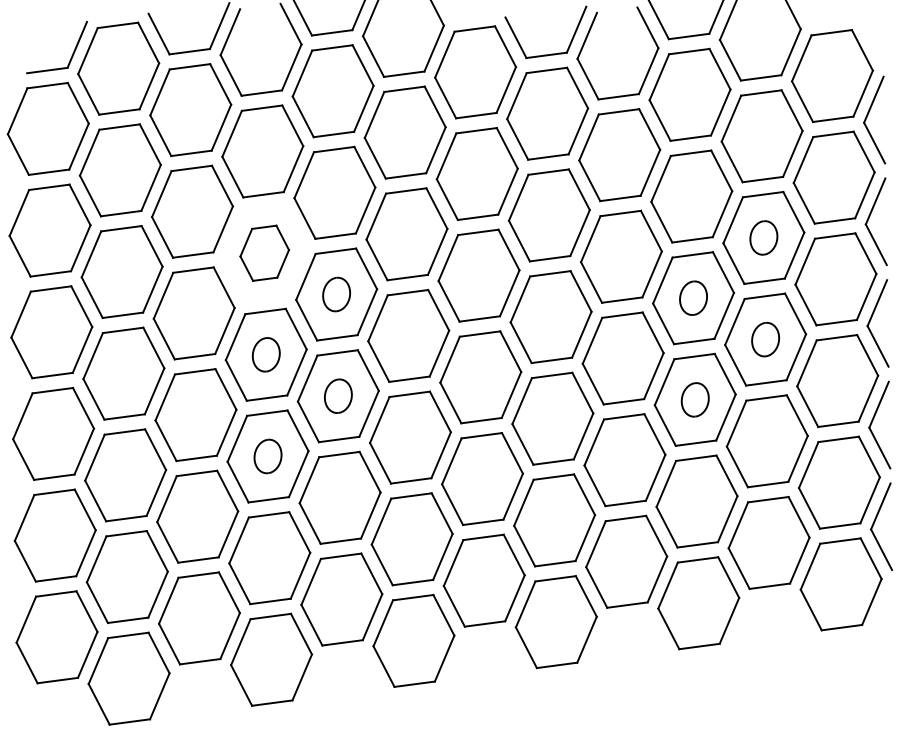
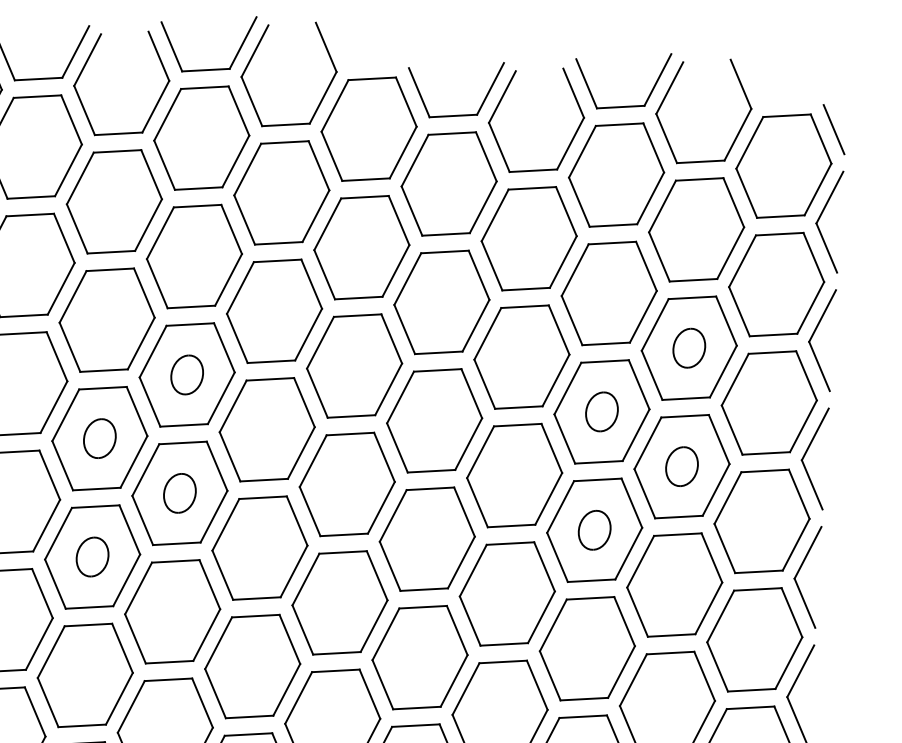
line: (872, 41) -> (833, 129), added
part: (264, 253) -> (107, 320), size x1.67

